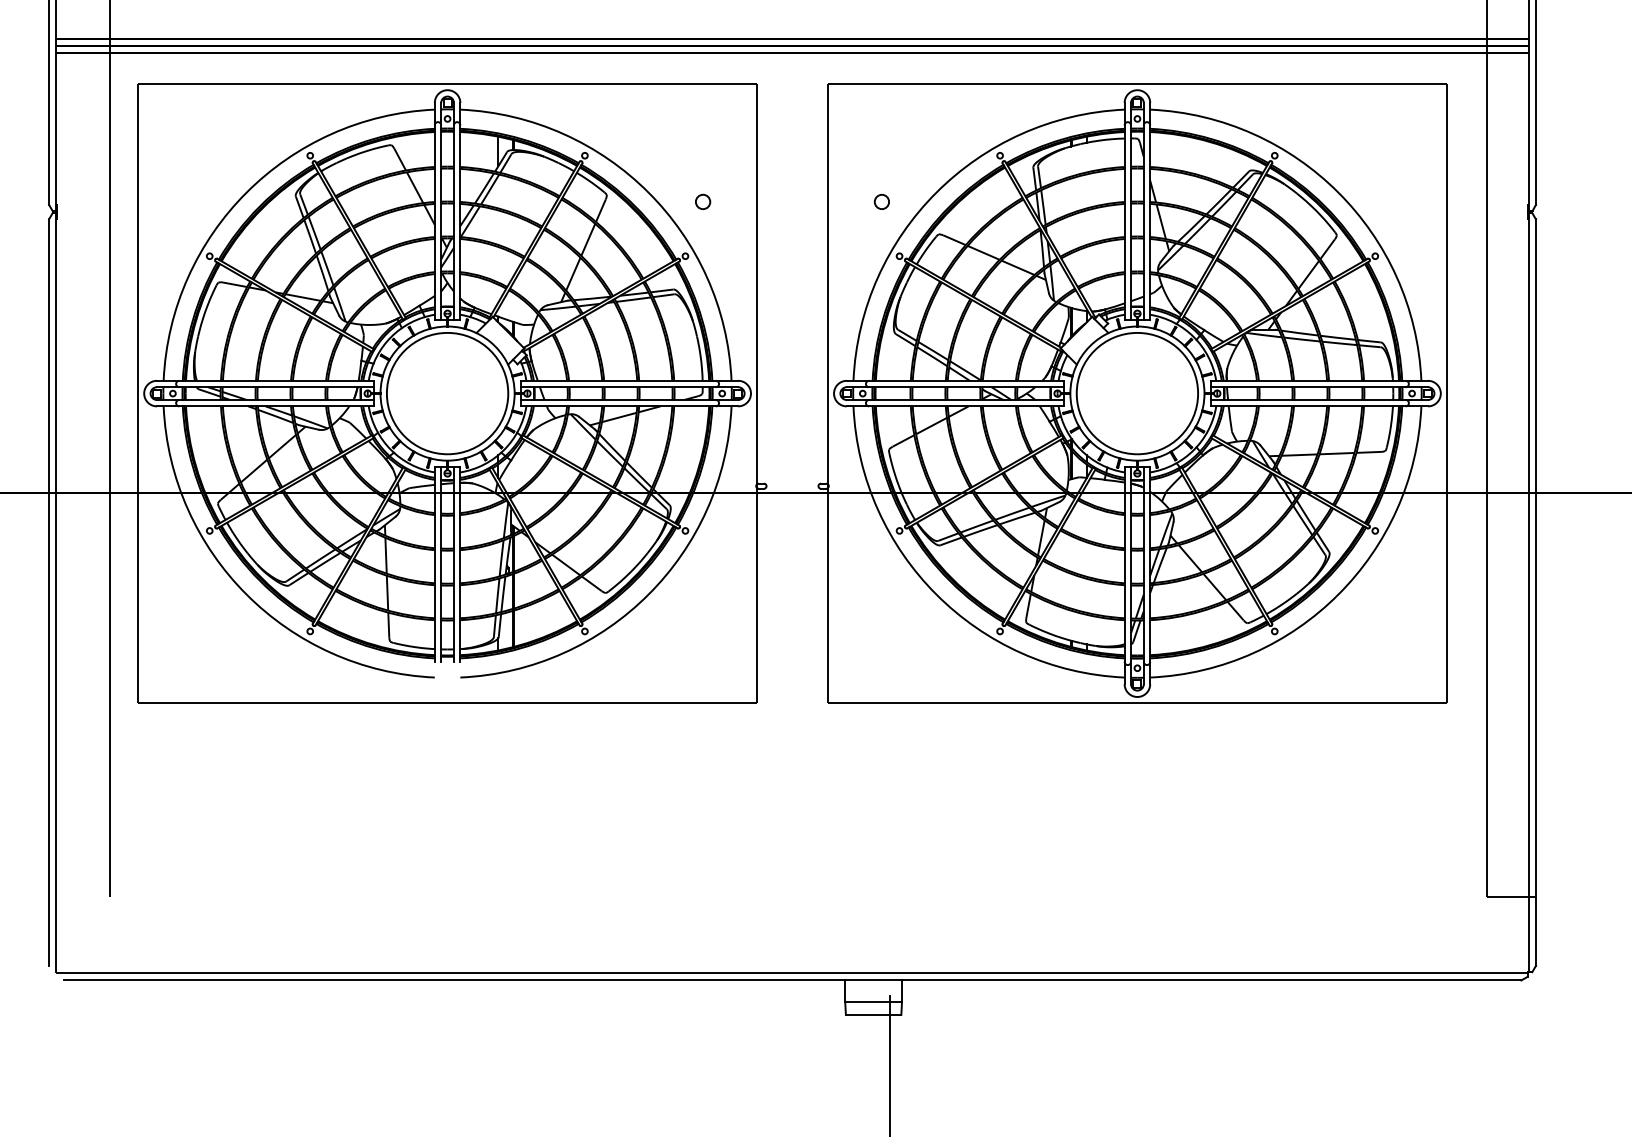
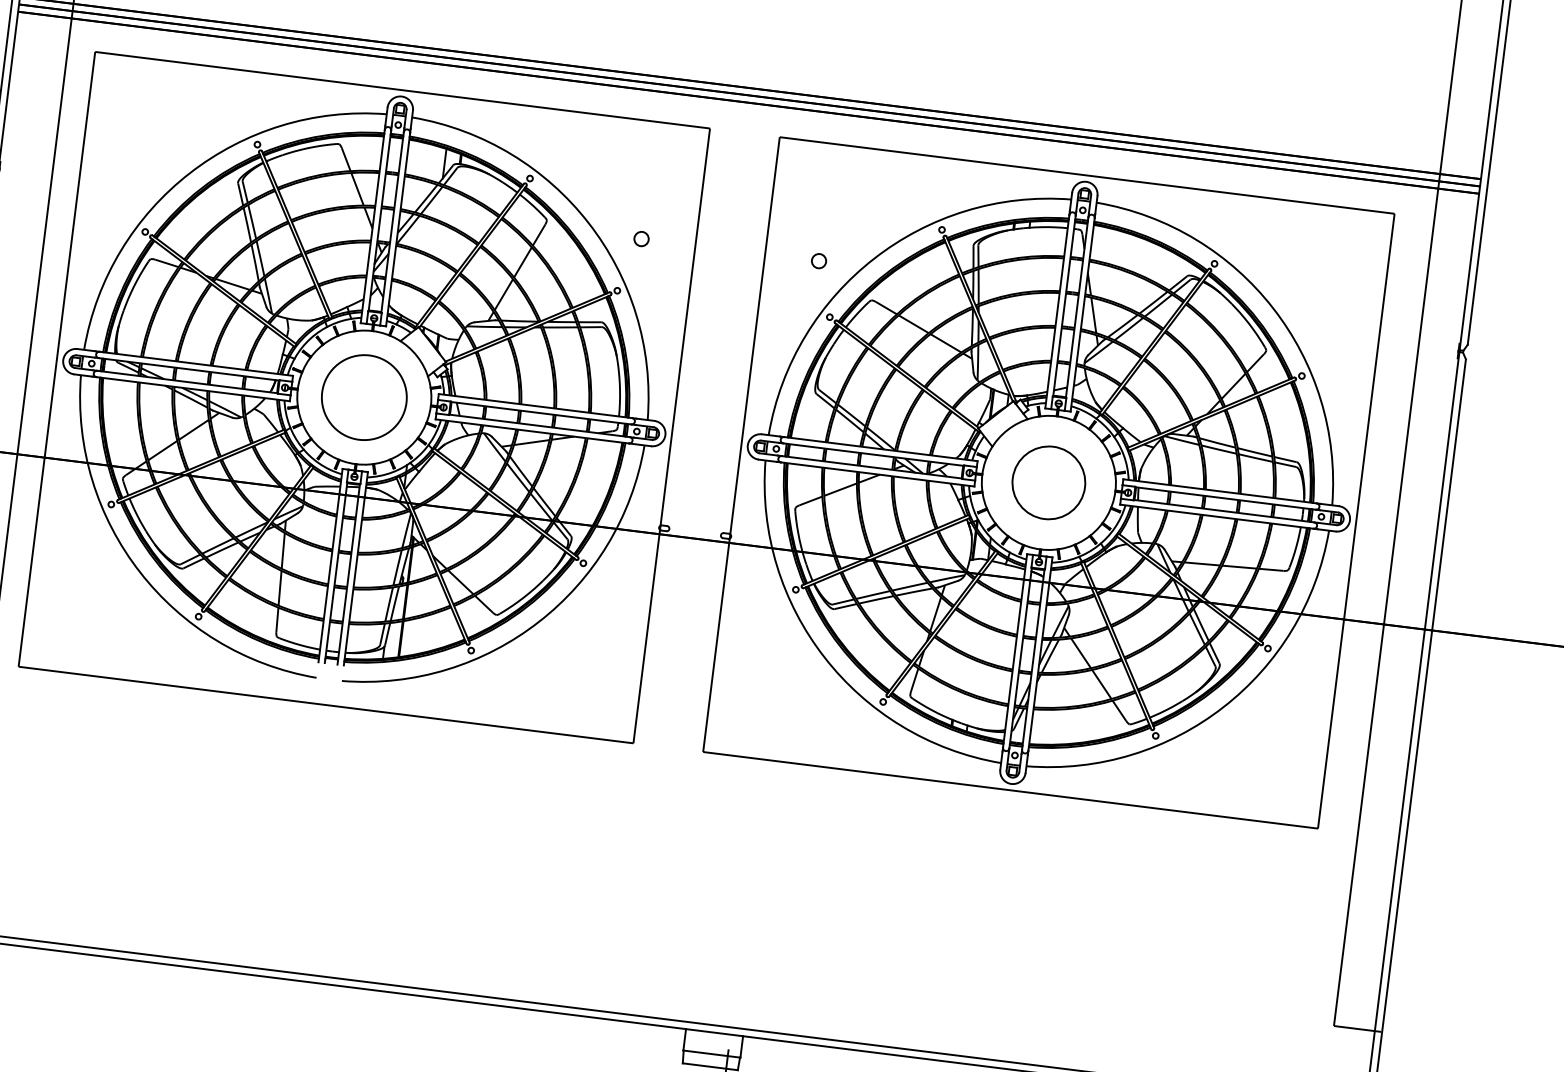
circle: (447, 393) -> (364, 397), size x0.7
circle: (1137, 393) -> (1048, 482), size x0.6

